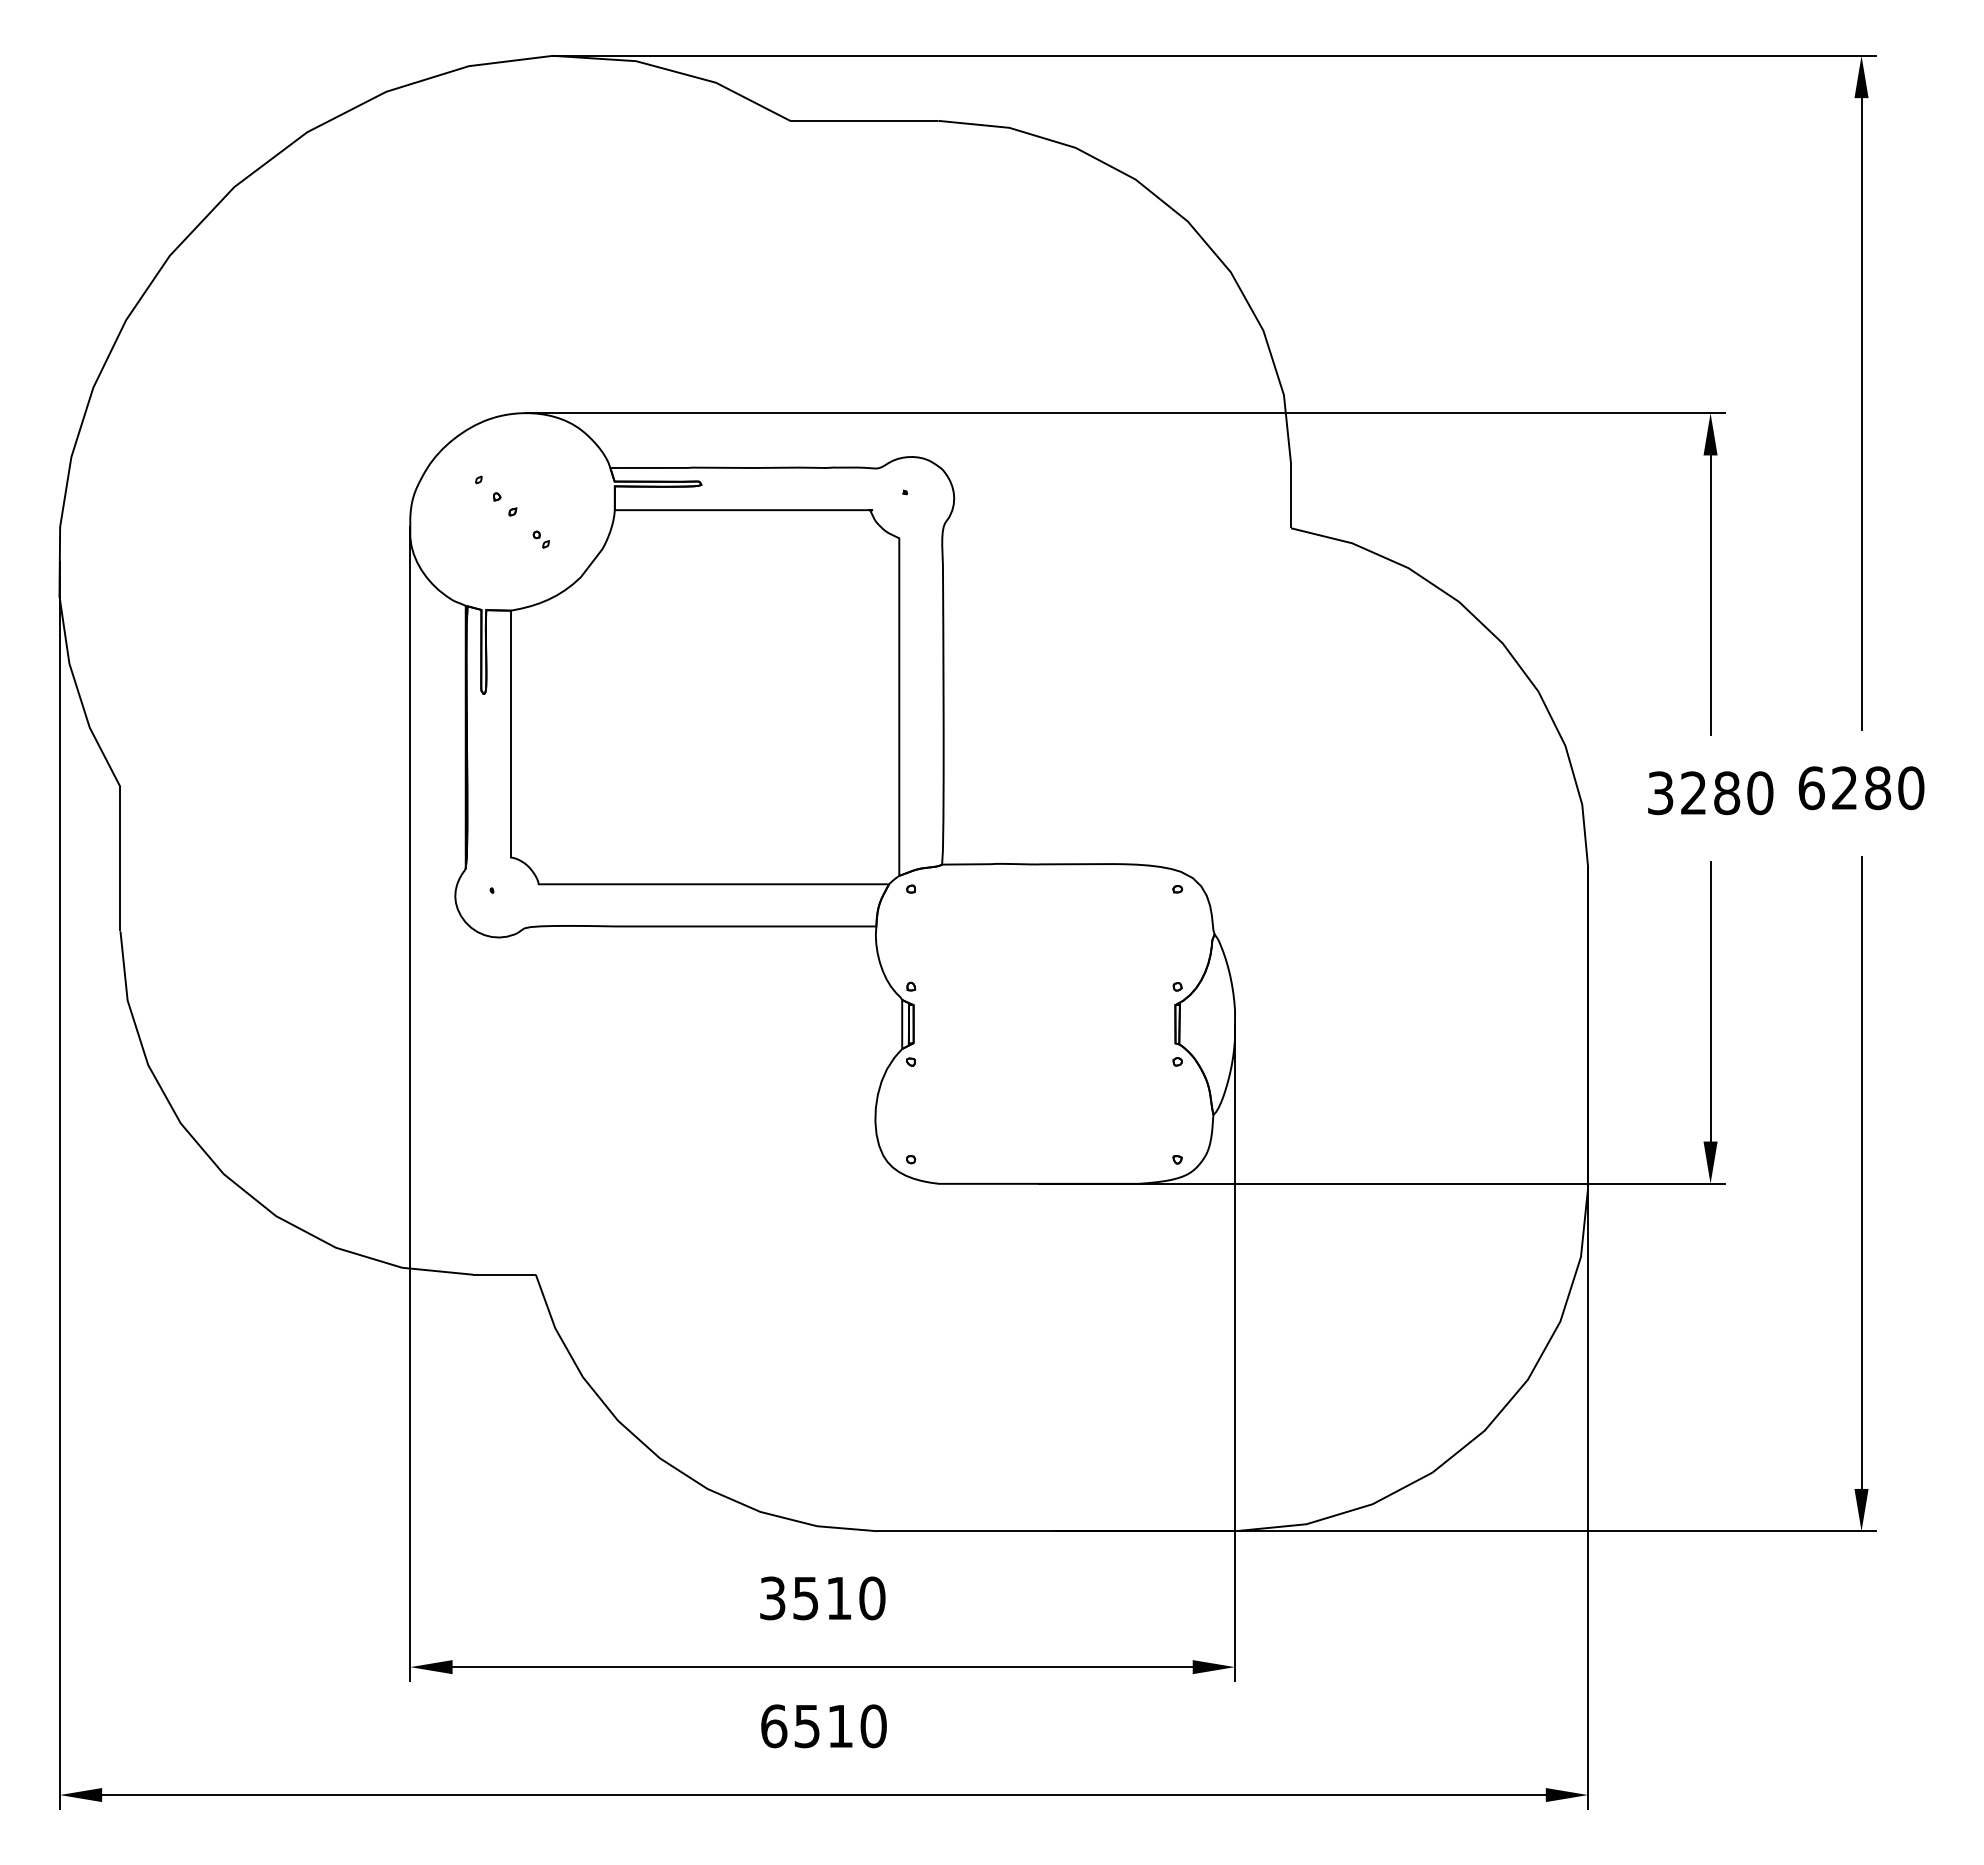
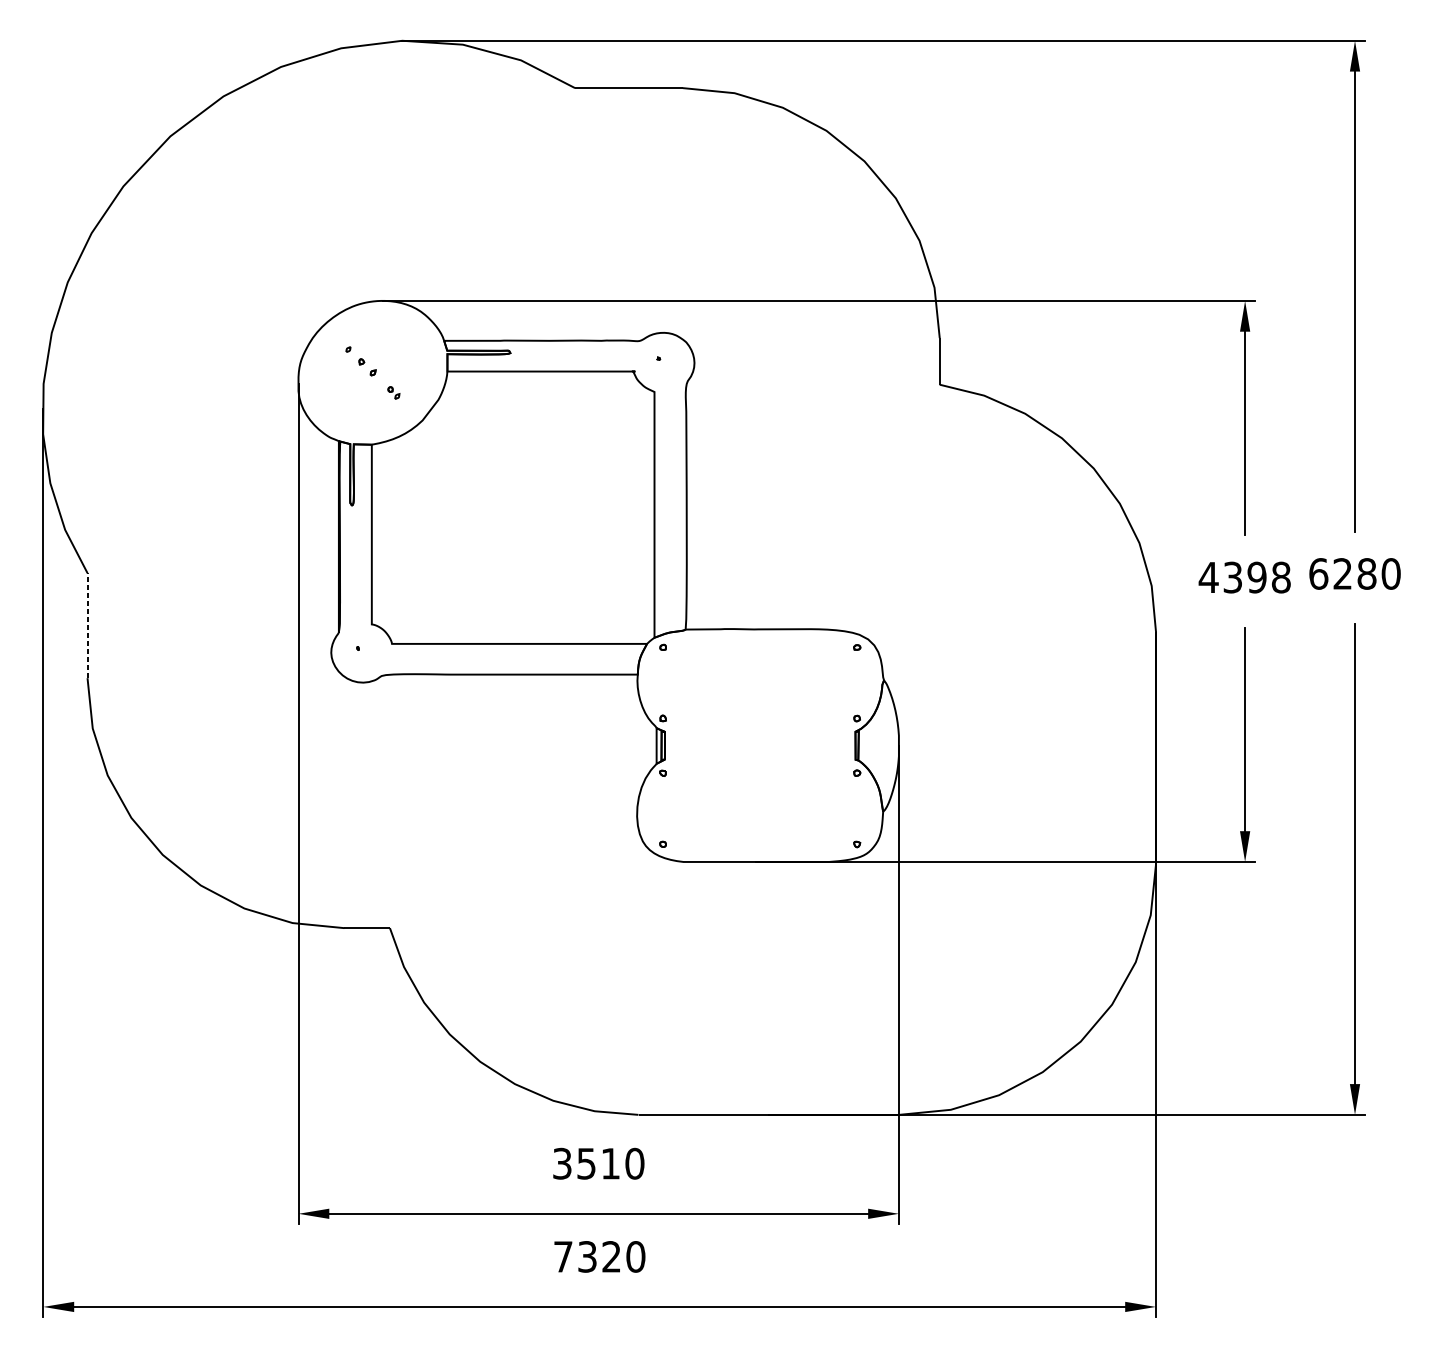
text: (1709, 793) -> (1244, 577), 3280 -> 4398
line: (120, 858) -> (87, 625), solid -> dashed
text: (806, 1726) -> (586, 1257), 6510 -> 7320

